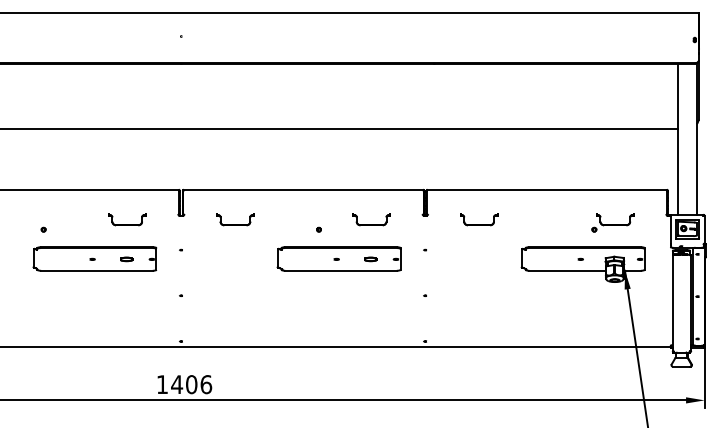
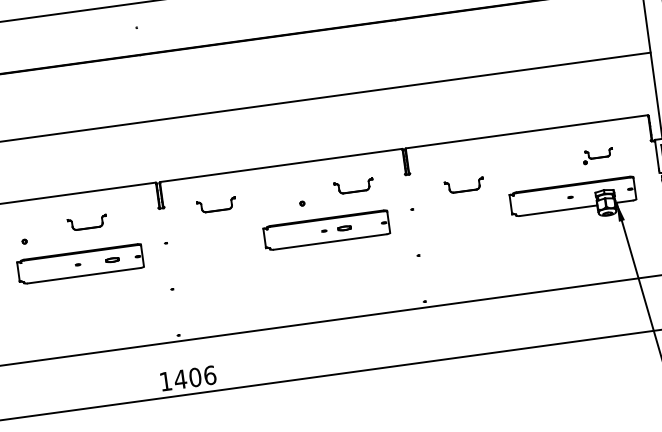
part: (127, 219) -> (87, 222), moved
part: (479, 219) -> (464, 185), moved
part: (612, 222) -> (597, 155), size x0.7
part: (370, 259) -> (344, 228), moved

